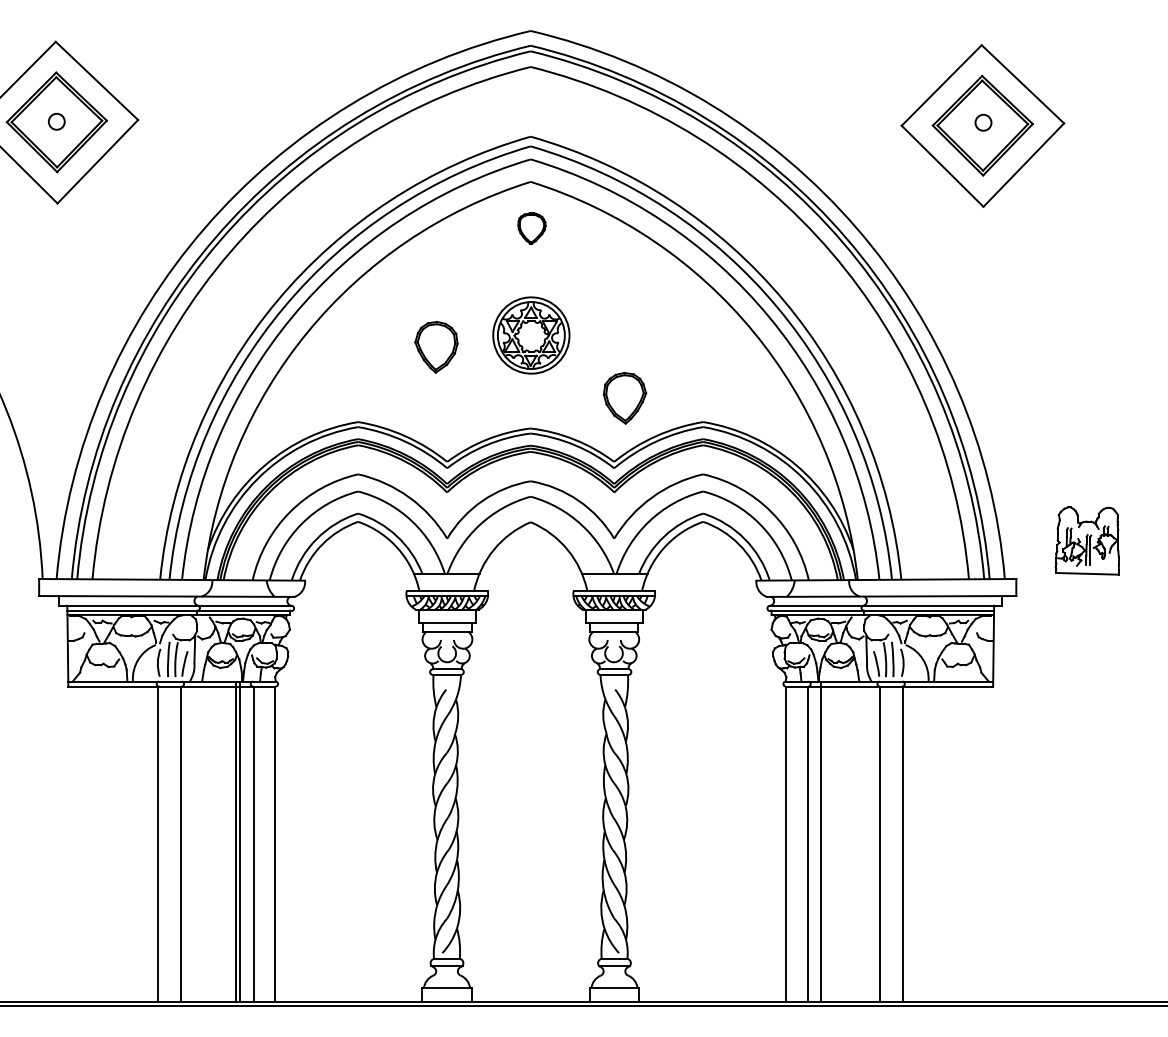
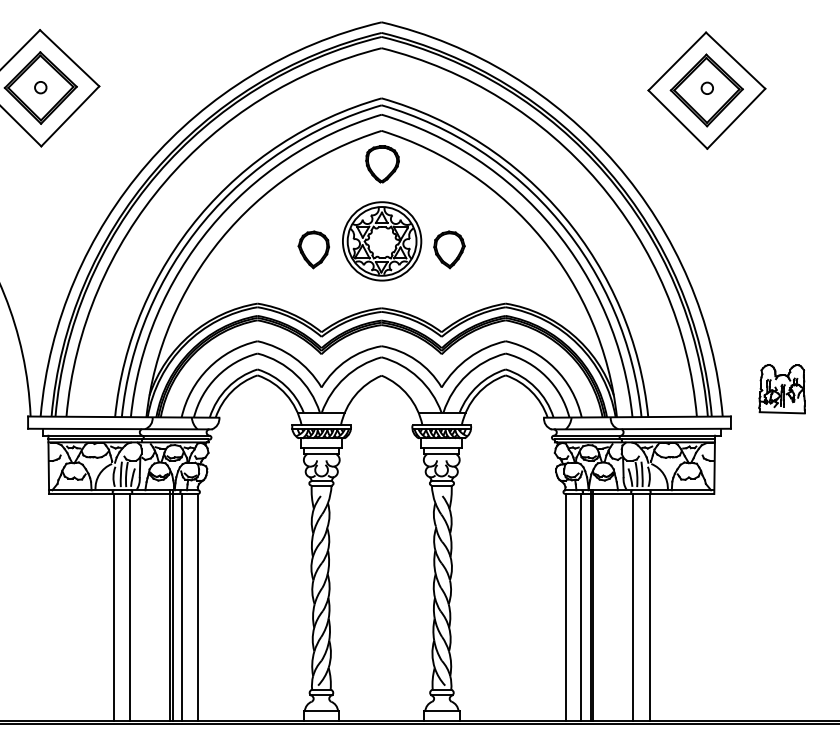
part: (531, 228) -> (382, 164), size x1.67
part: (531, 335) -> (382, 241), size x1.43
part: (625, 398) -> (449, 249), moved
line: (825, 841) -> (593, 605), added

